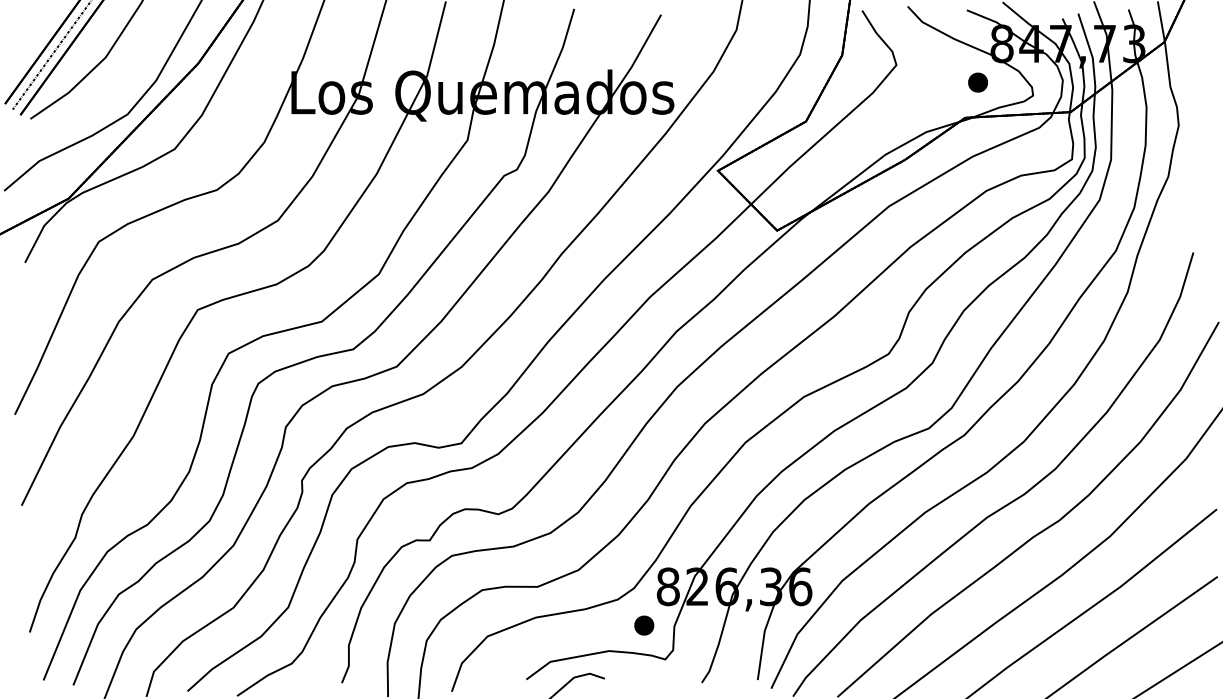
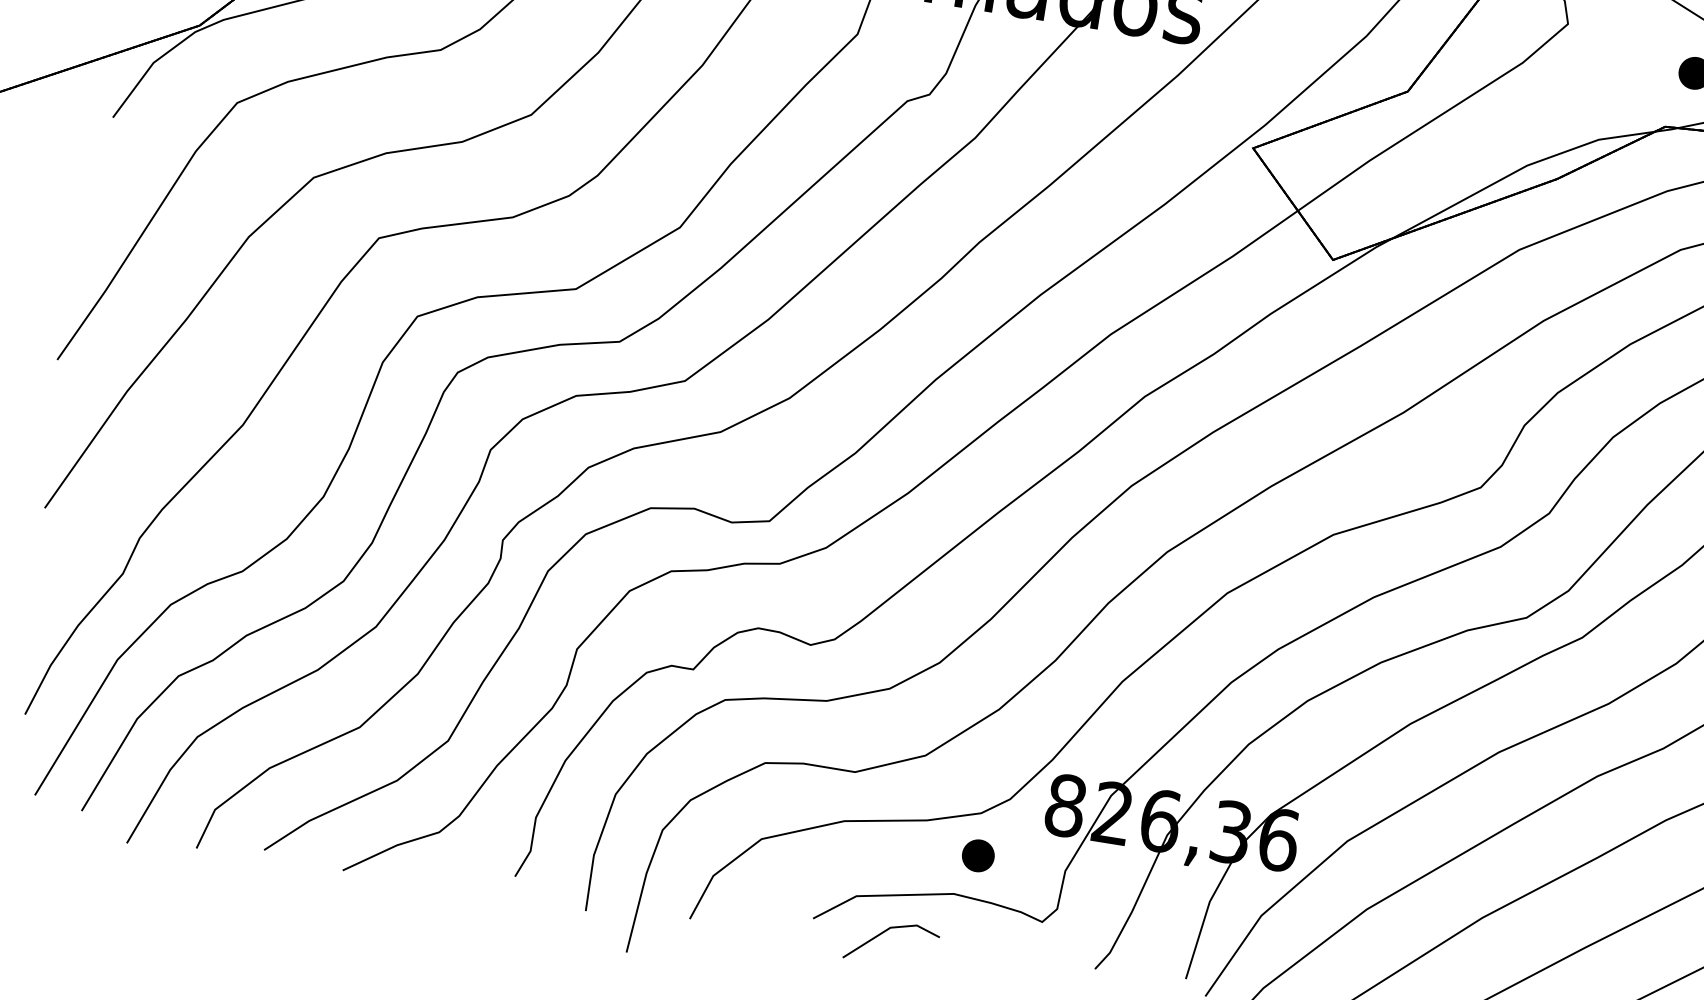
part: (644, 625) -> (978, 855), moved

